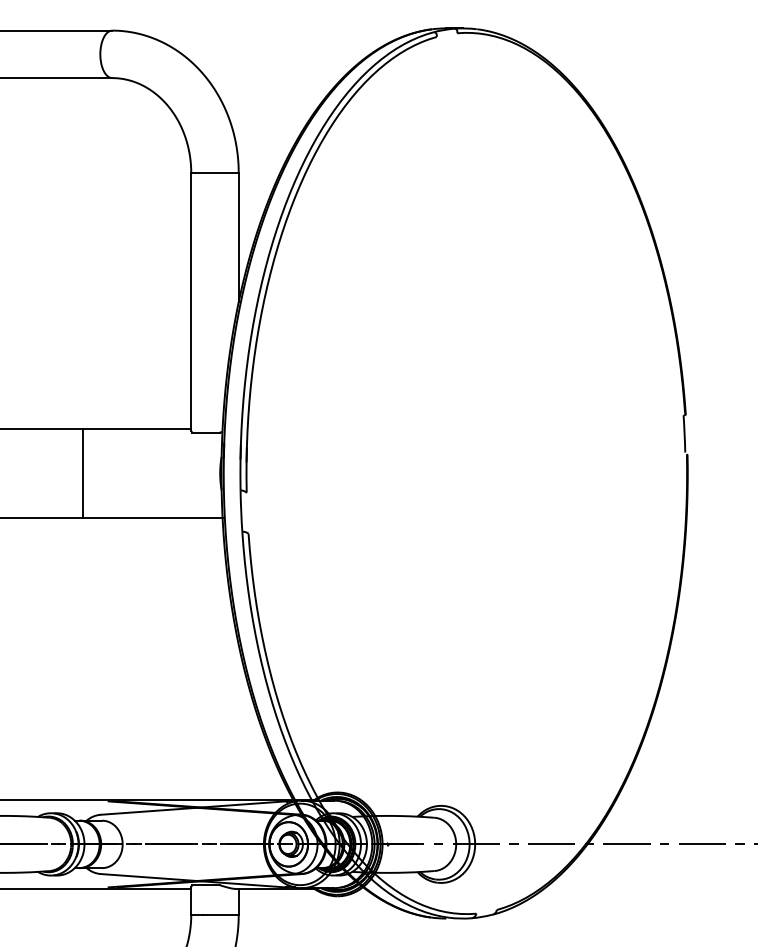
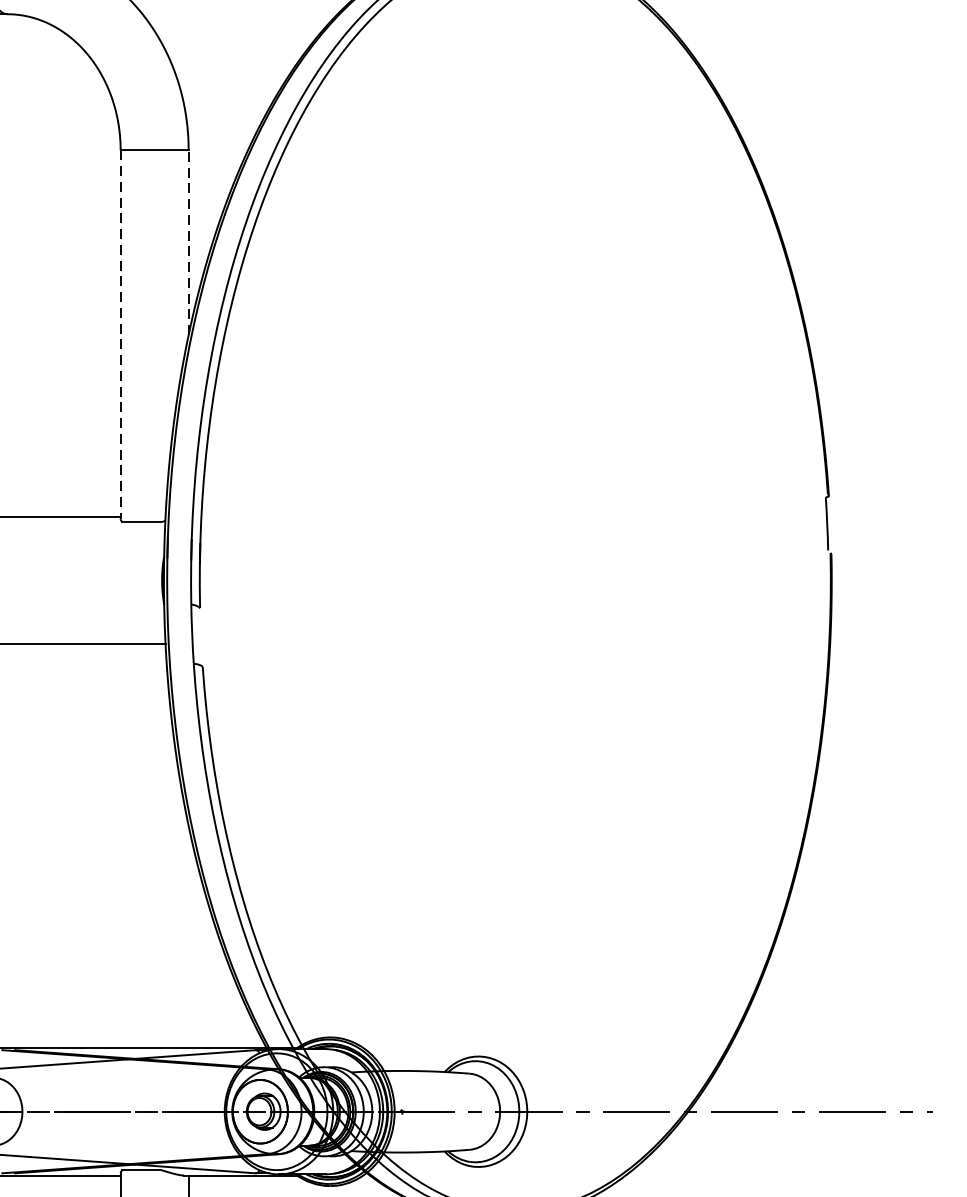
line: (238, 237) -> (188, 242), solid -> dashed
line: (191, 301) -> (121, 334), solid -> dashed

